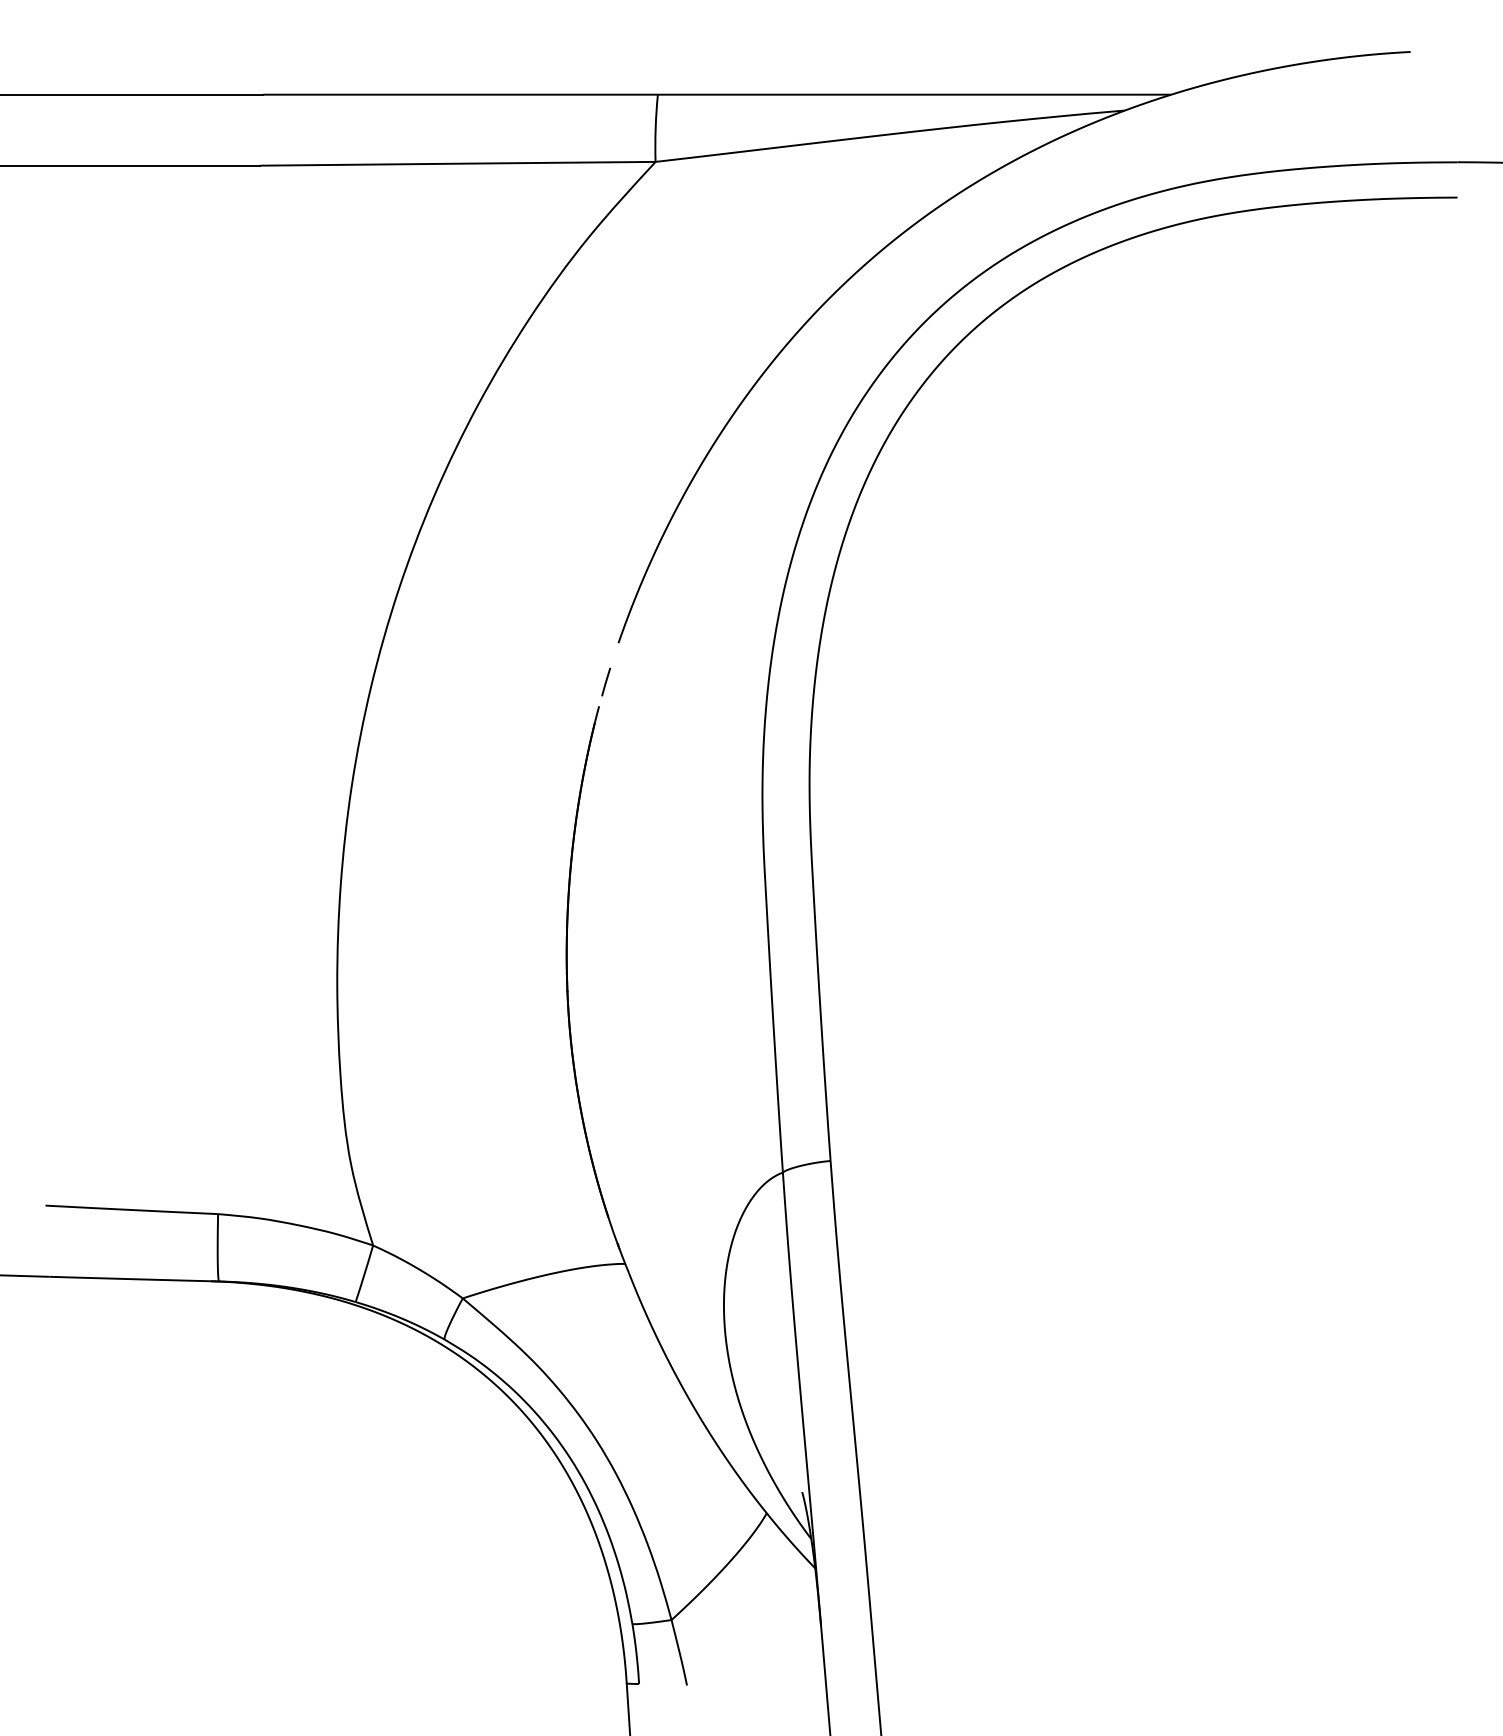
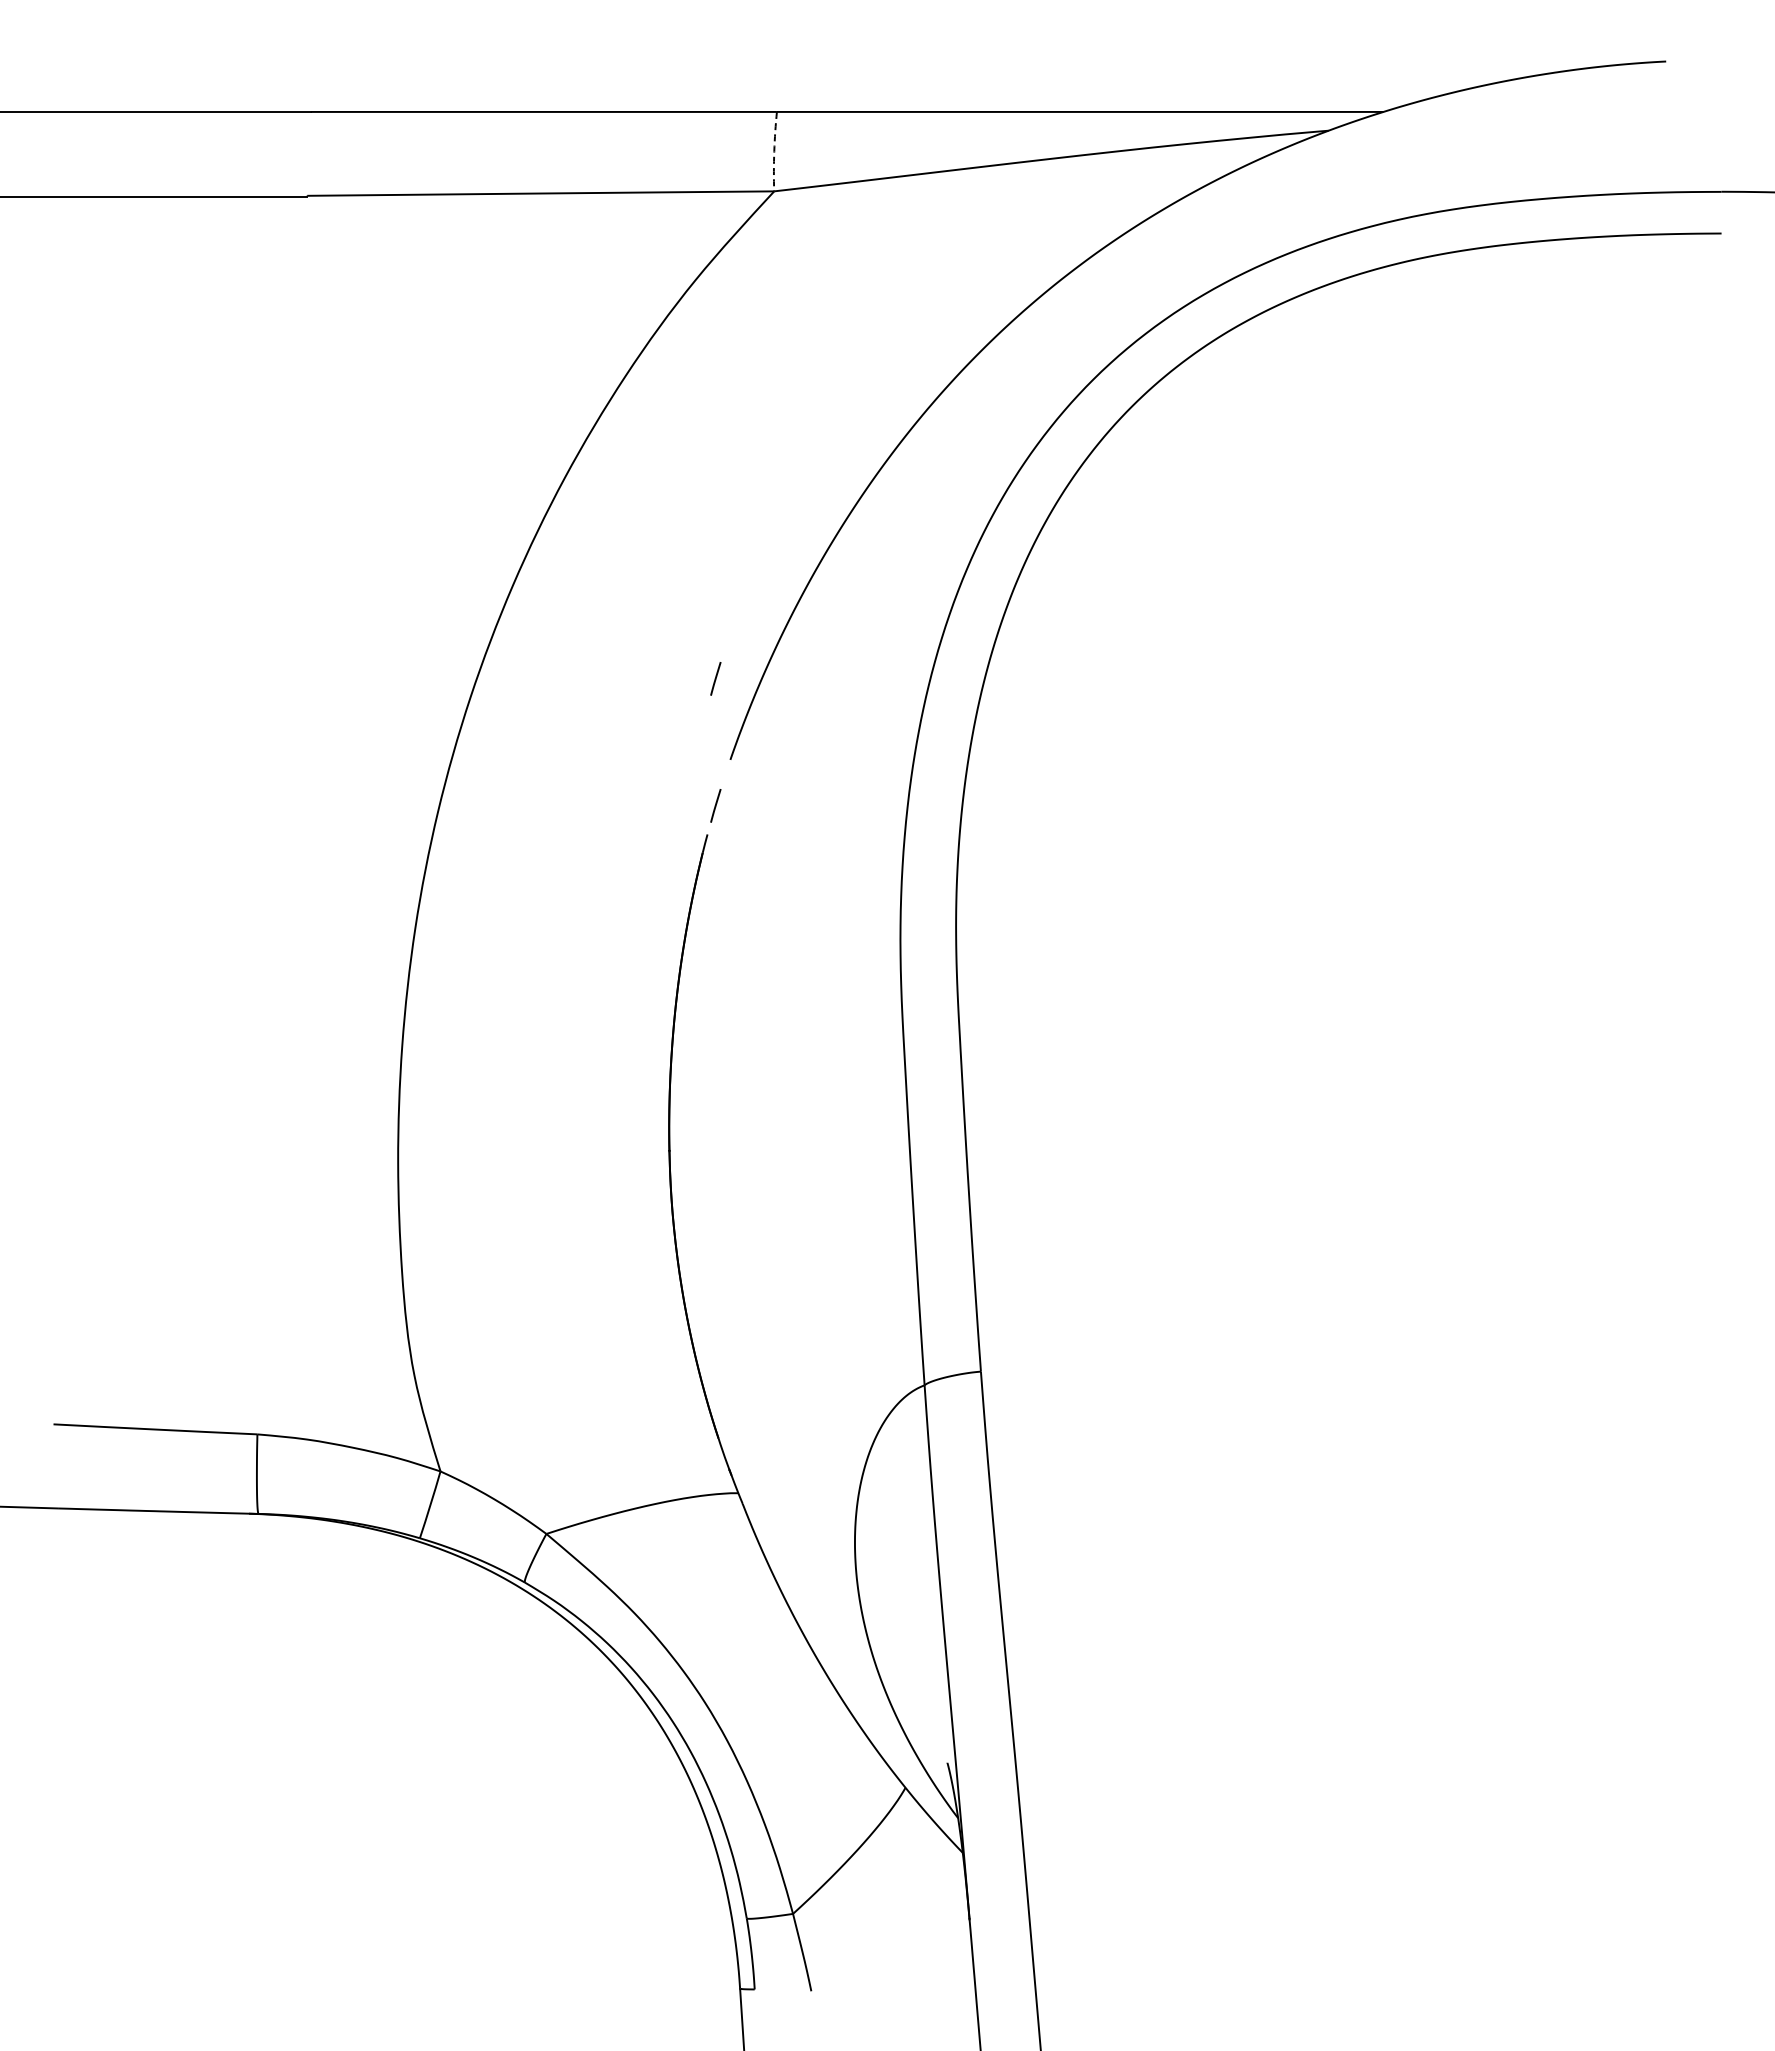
arc: (655, 128) -> (774, 151), solid -> dashed
line: (605, 574) -> (715, 678), added

